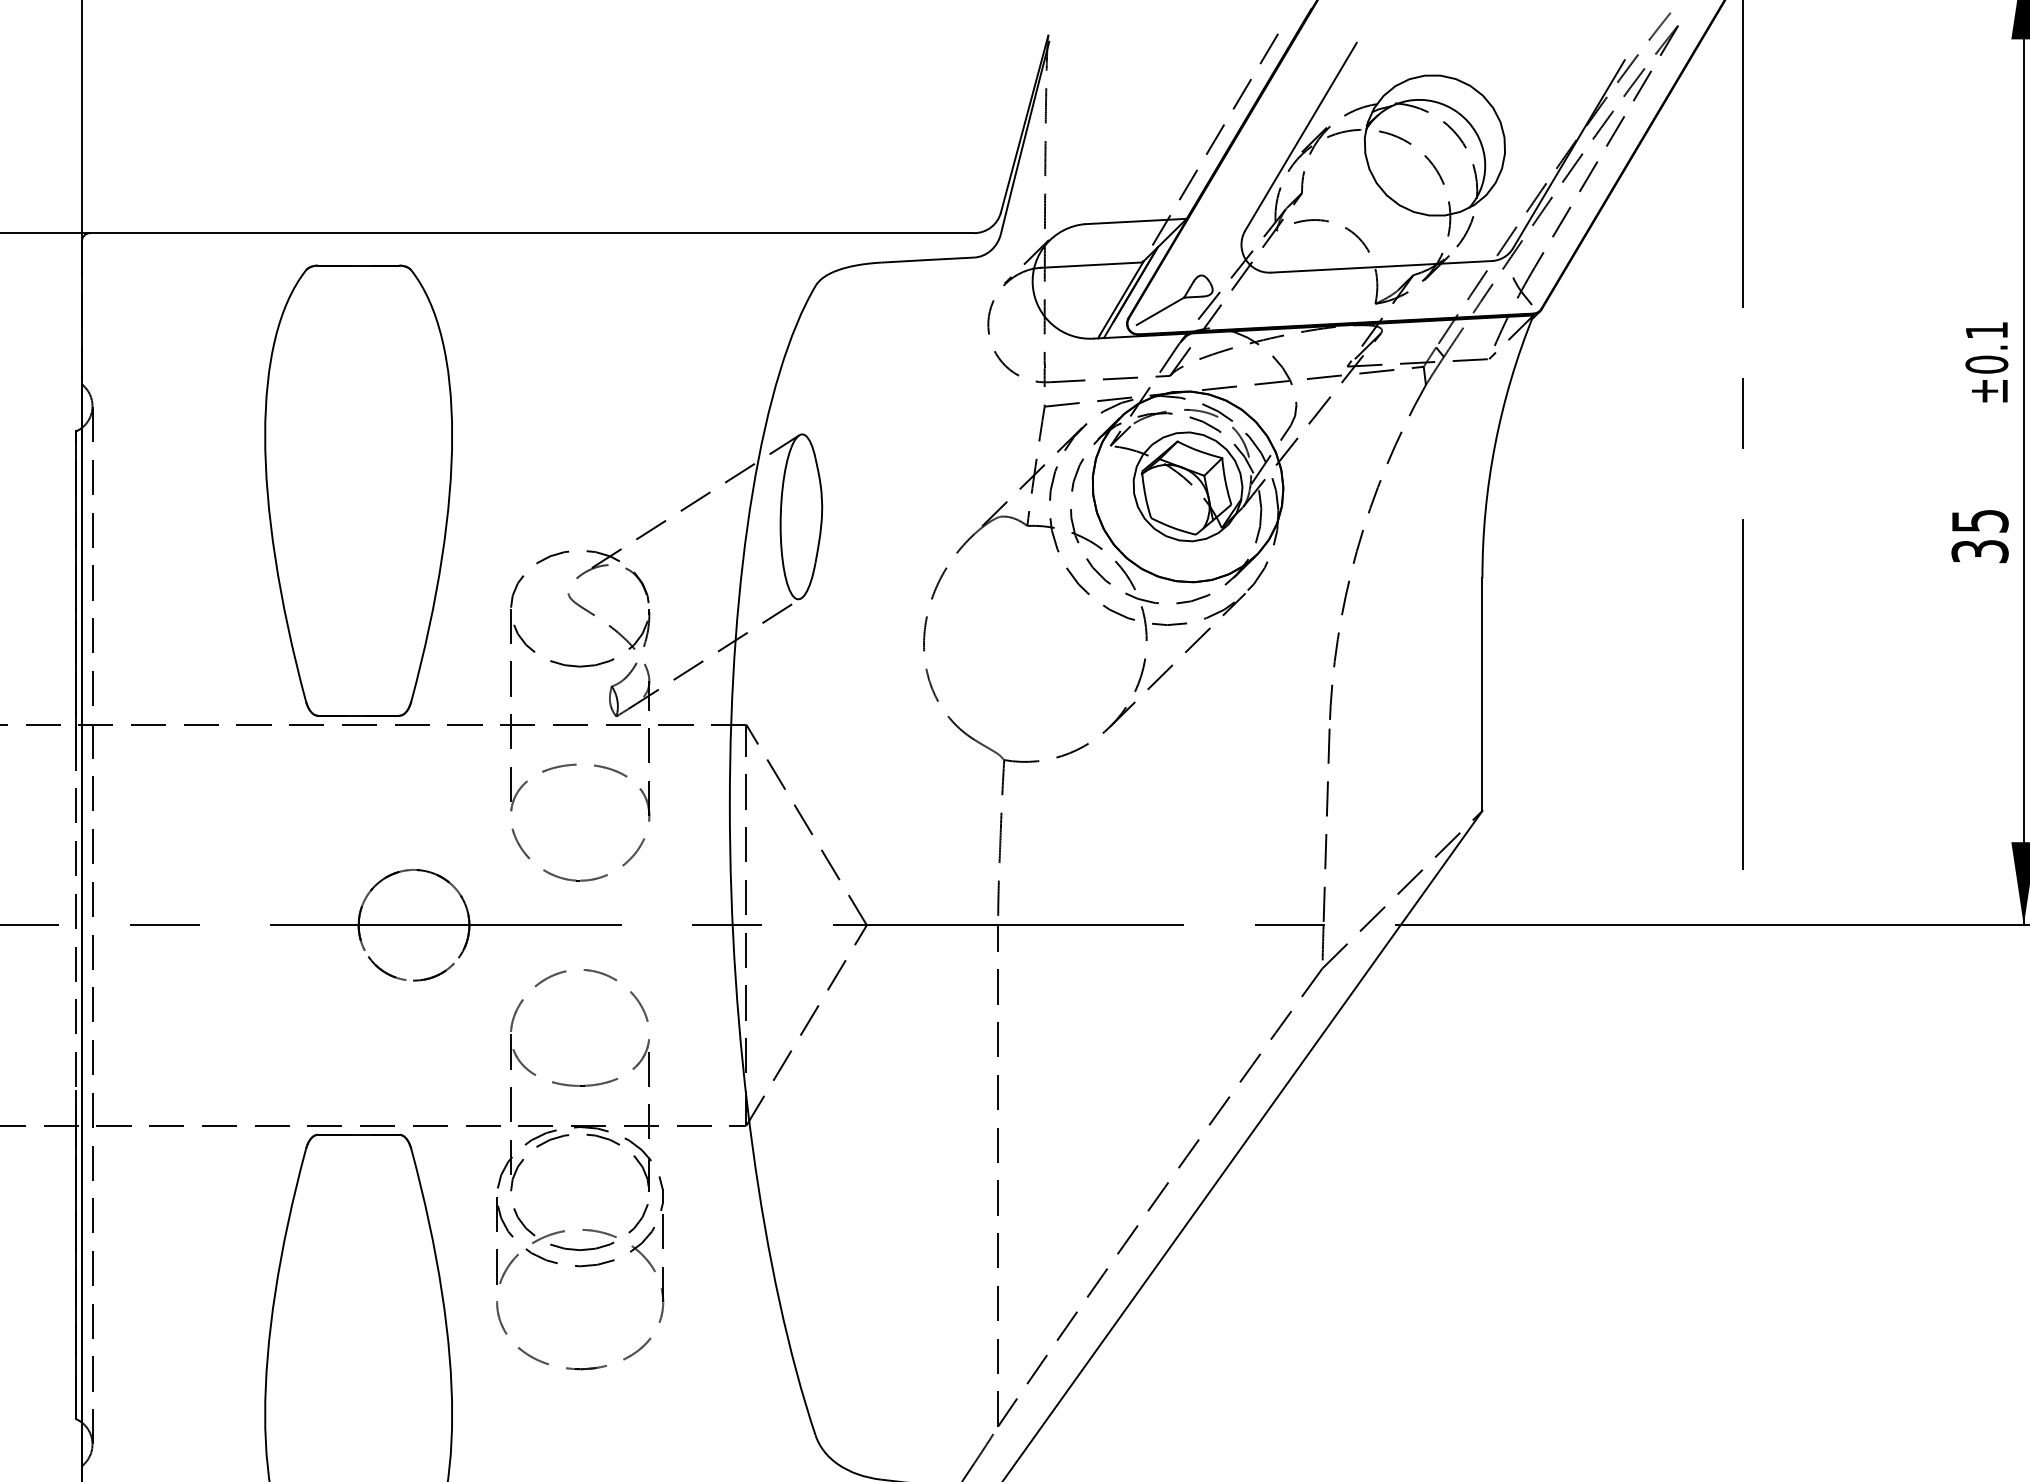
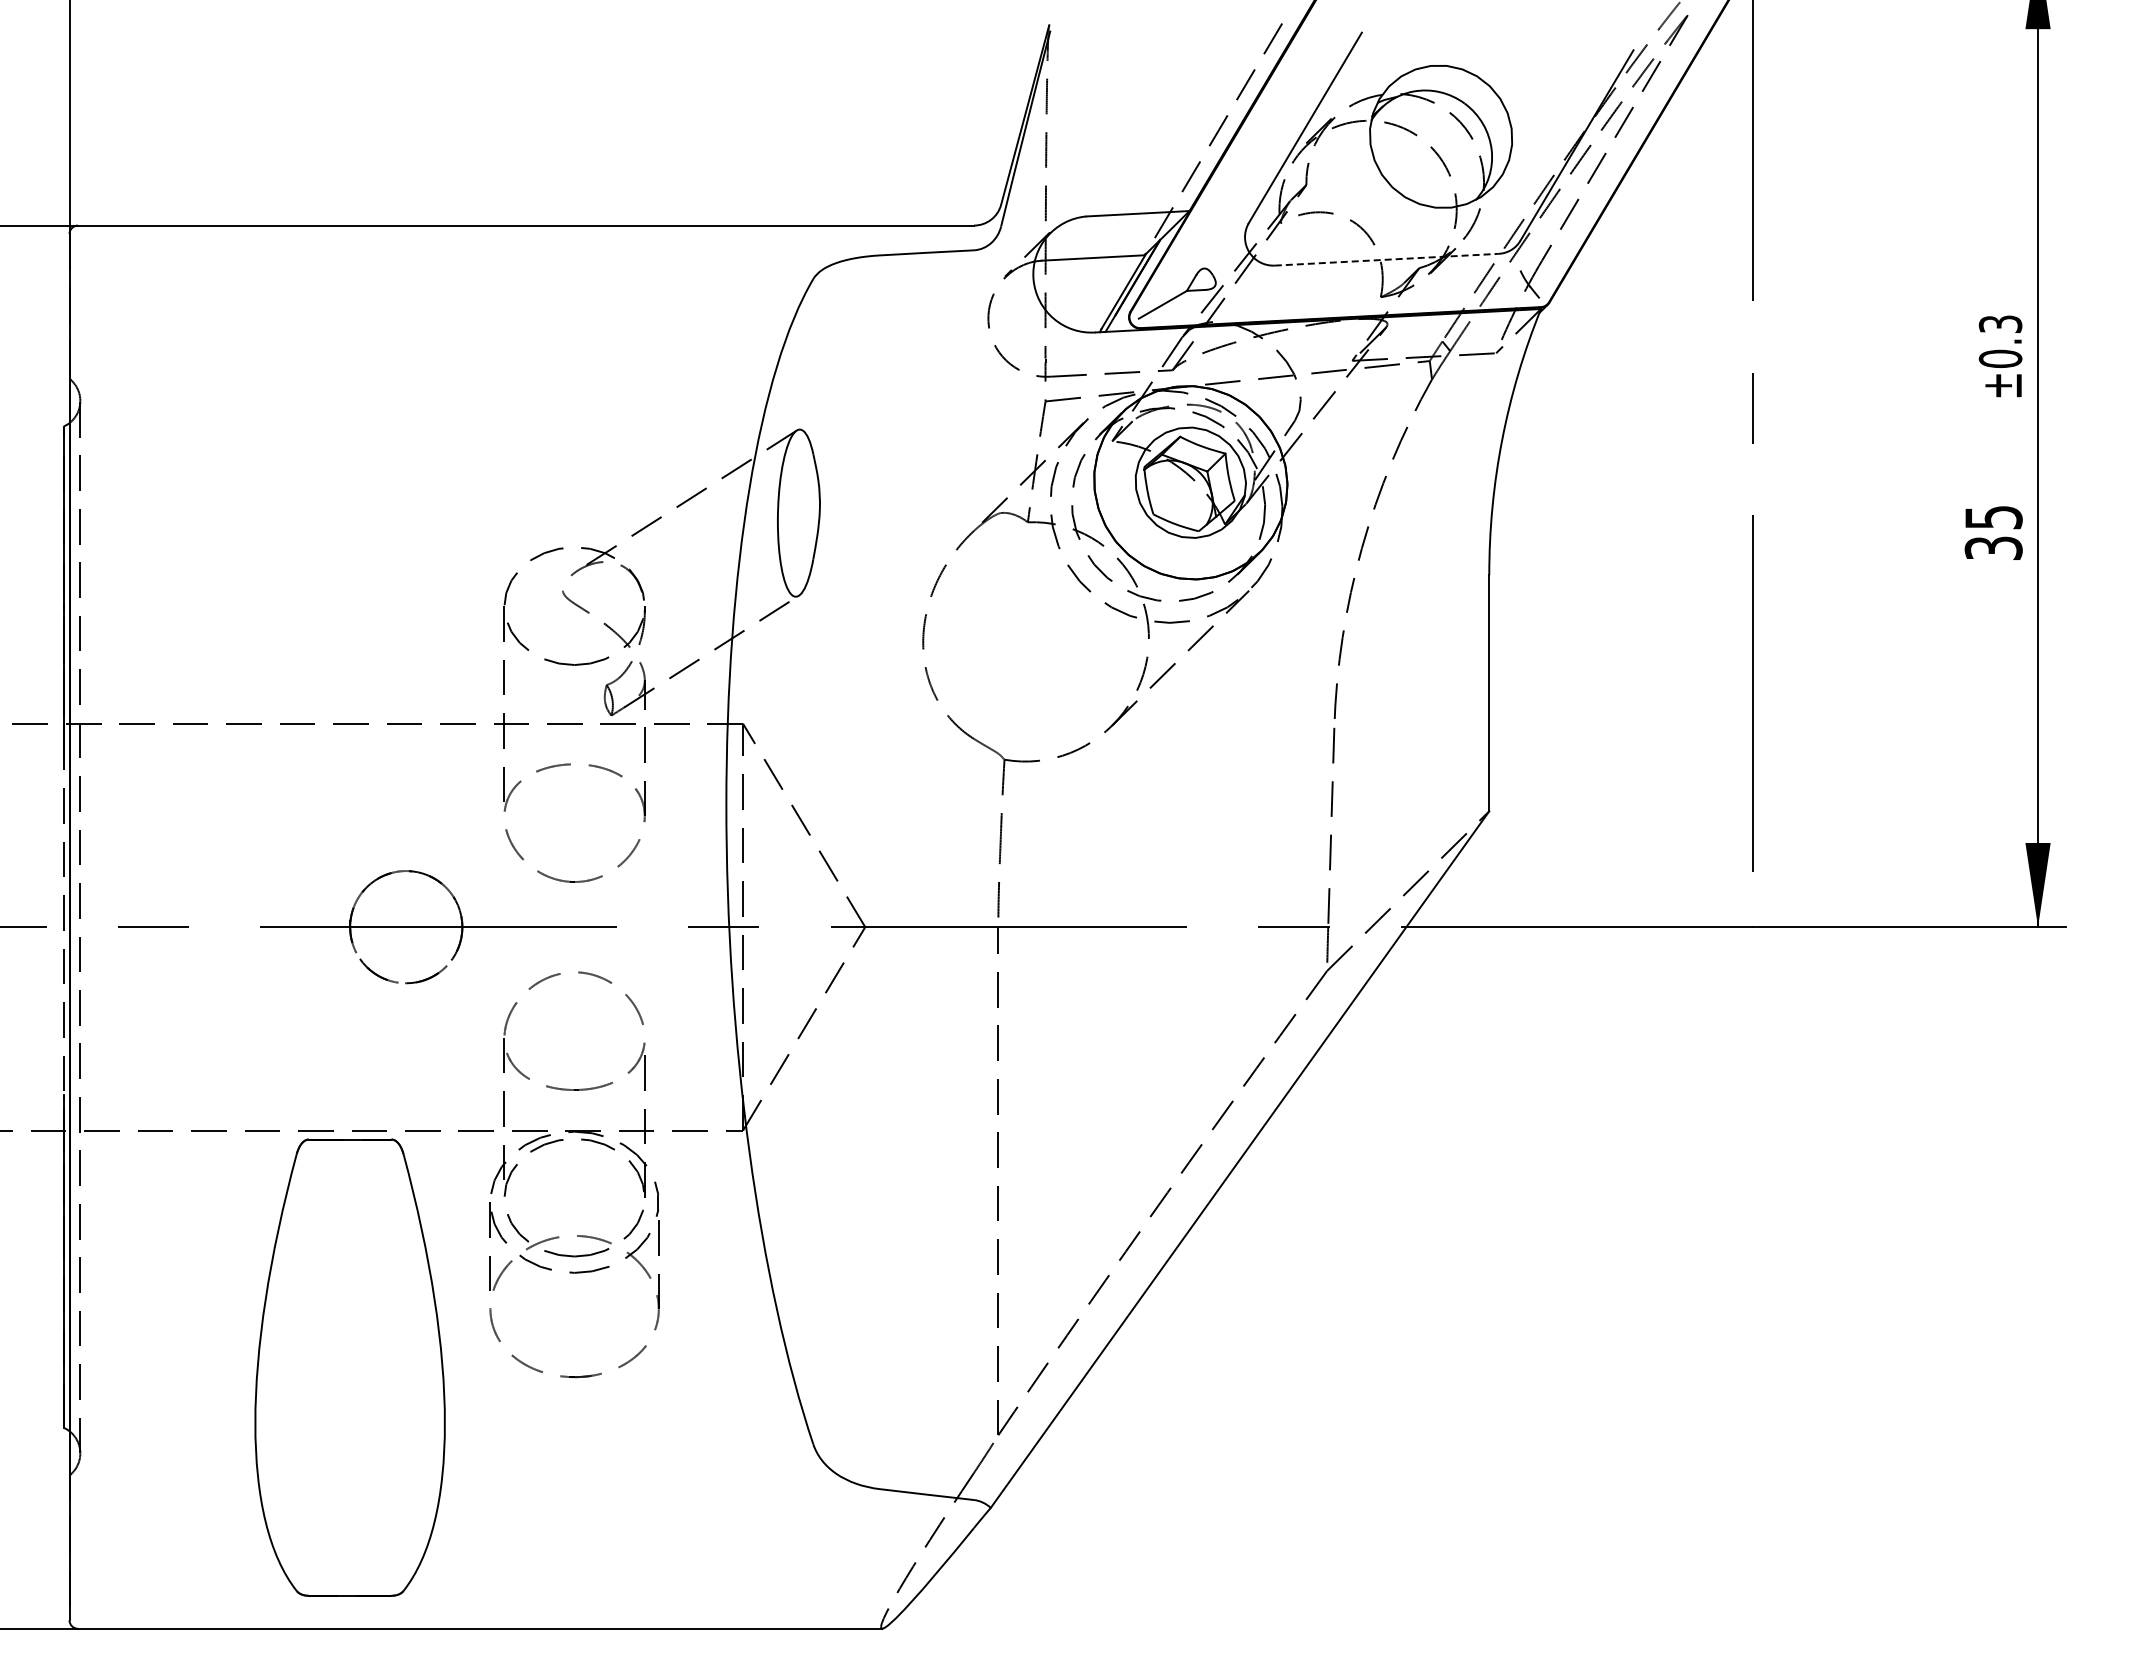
line: (1382, 266) -> (1387, 259), solid -> dashed
text: (1986, 329) -> (2000, 323), ±0.1 -> ±0.3
part: (358, 490) -> (349, 486), removed

